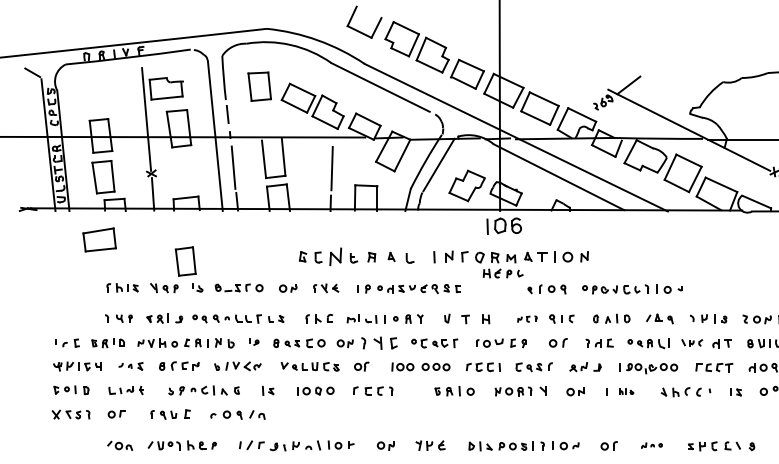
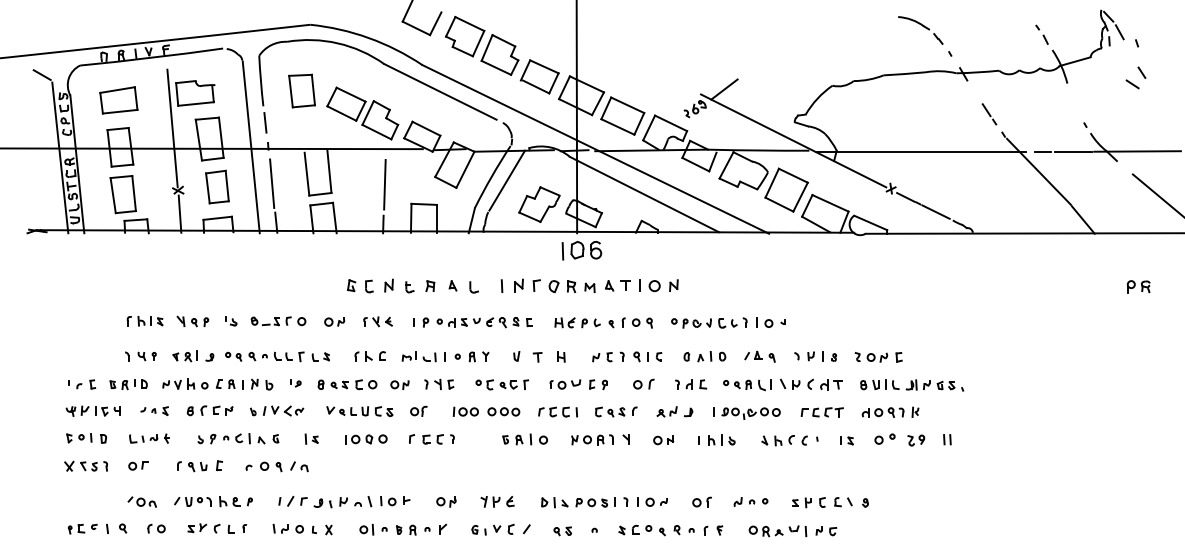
part: (99, 240) -> (118, 100), moved
part: (335, 256) -> (388, 285), size x0.62
part: (185, 261) -> (217, 186), moved
part: (503, 273) -> (577, 322), moved
part: (527, 318) -> (608, 356), size x1.43
part: (379, 342) -> (439, 383), size x0.71
part: (691, 342) -> (796, 383), size x1.43
part: (626, 391) -> (721, 439), size x1.67
part: (651, 445) -> (750, 501), size x1.43

